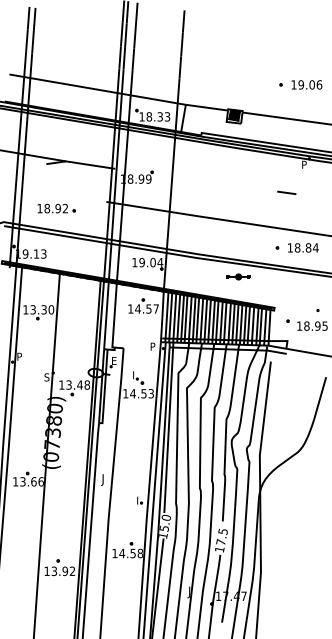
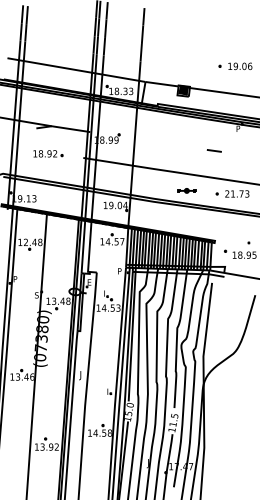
line: (286, 192) -> (214, 150), moved
part: (56, 208) -> (48, 153), moved
text: (302, 247) -> (236, 193), 18.84 -> 21.73
part: (238, 276) -> (186, 190), moved
text: (42, 309) -> (33, 242), 13.30 -> 12.48
text: (33, 481) -> (26, 376), 13.66 -> 13.46
text: (220, 542) -> (172, 424), 17.5 -> 11.5

